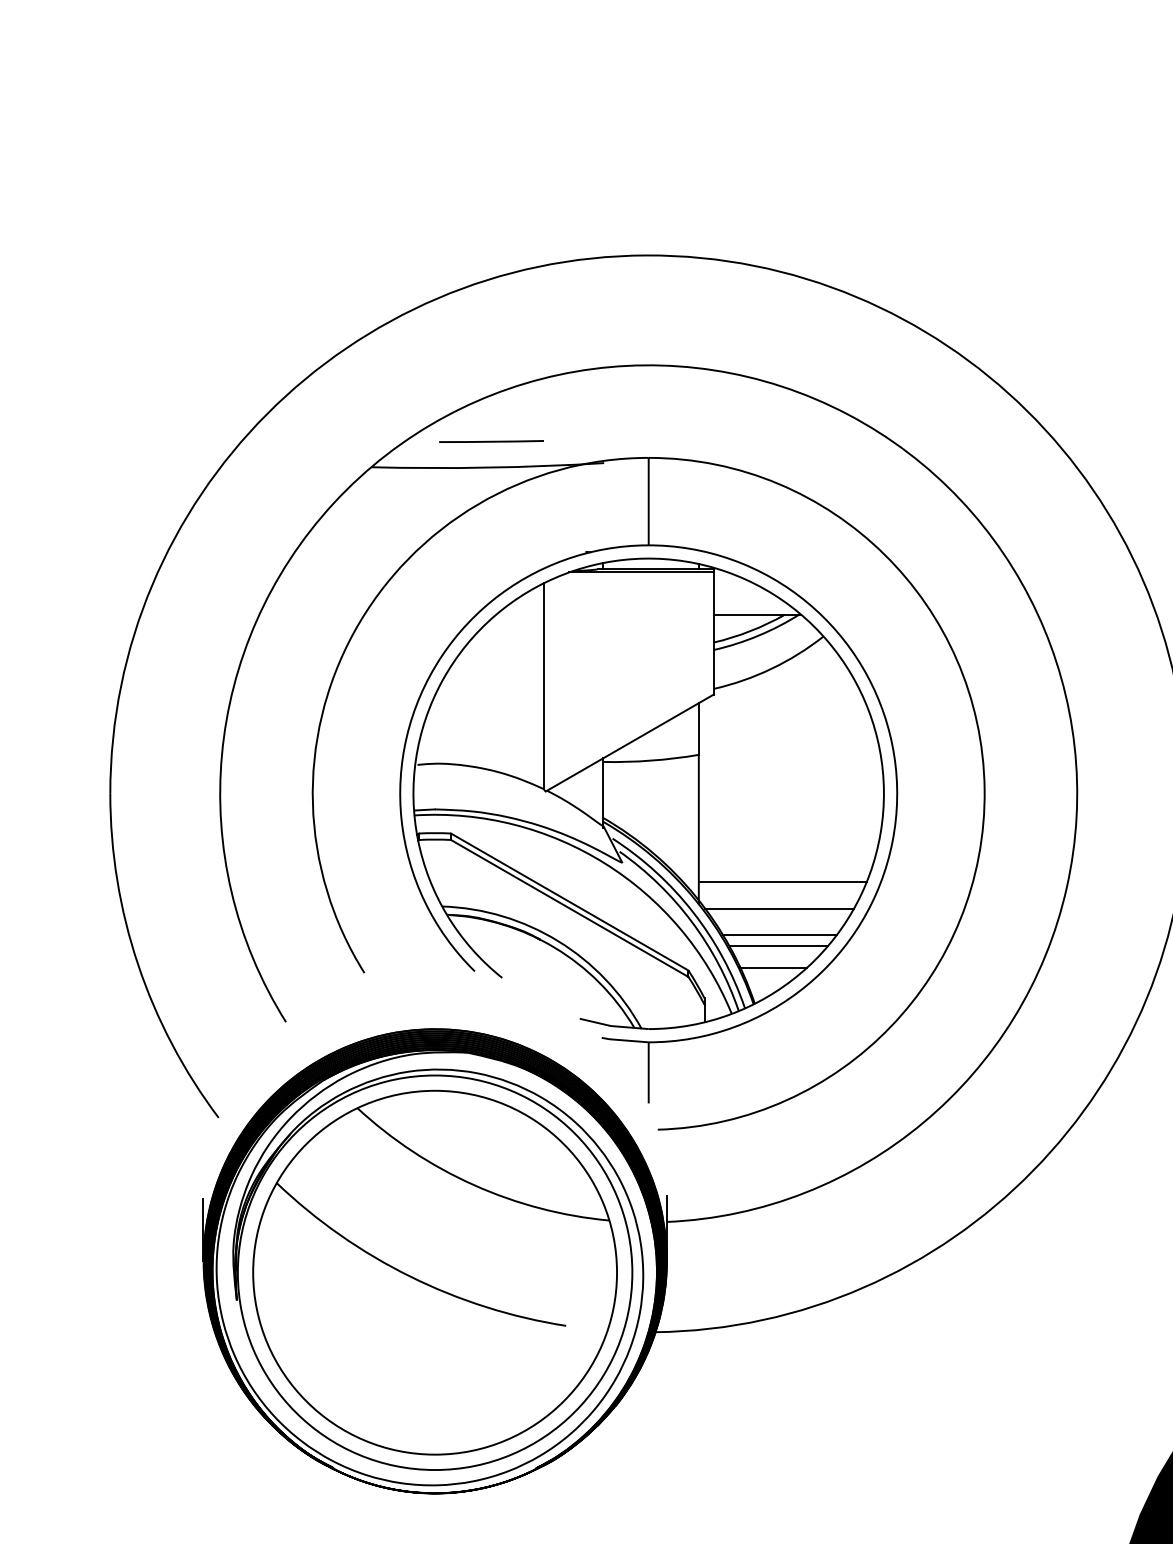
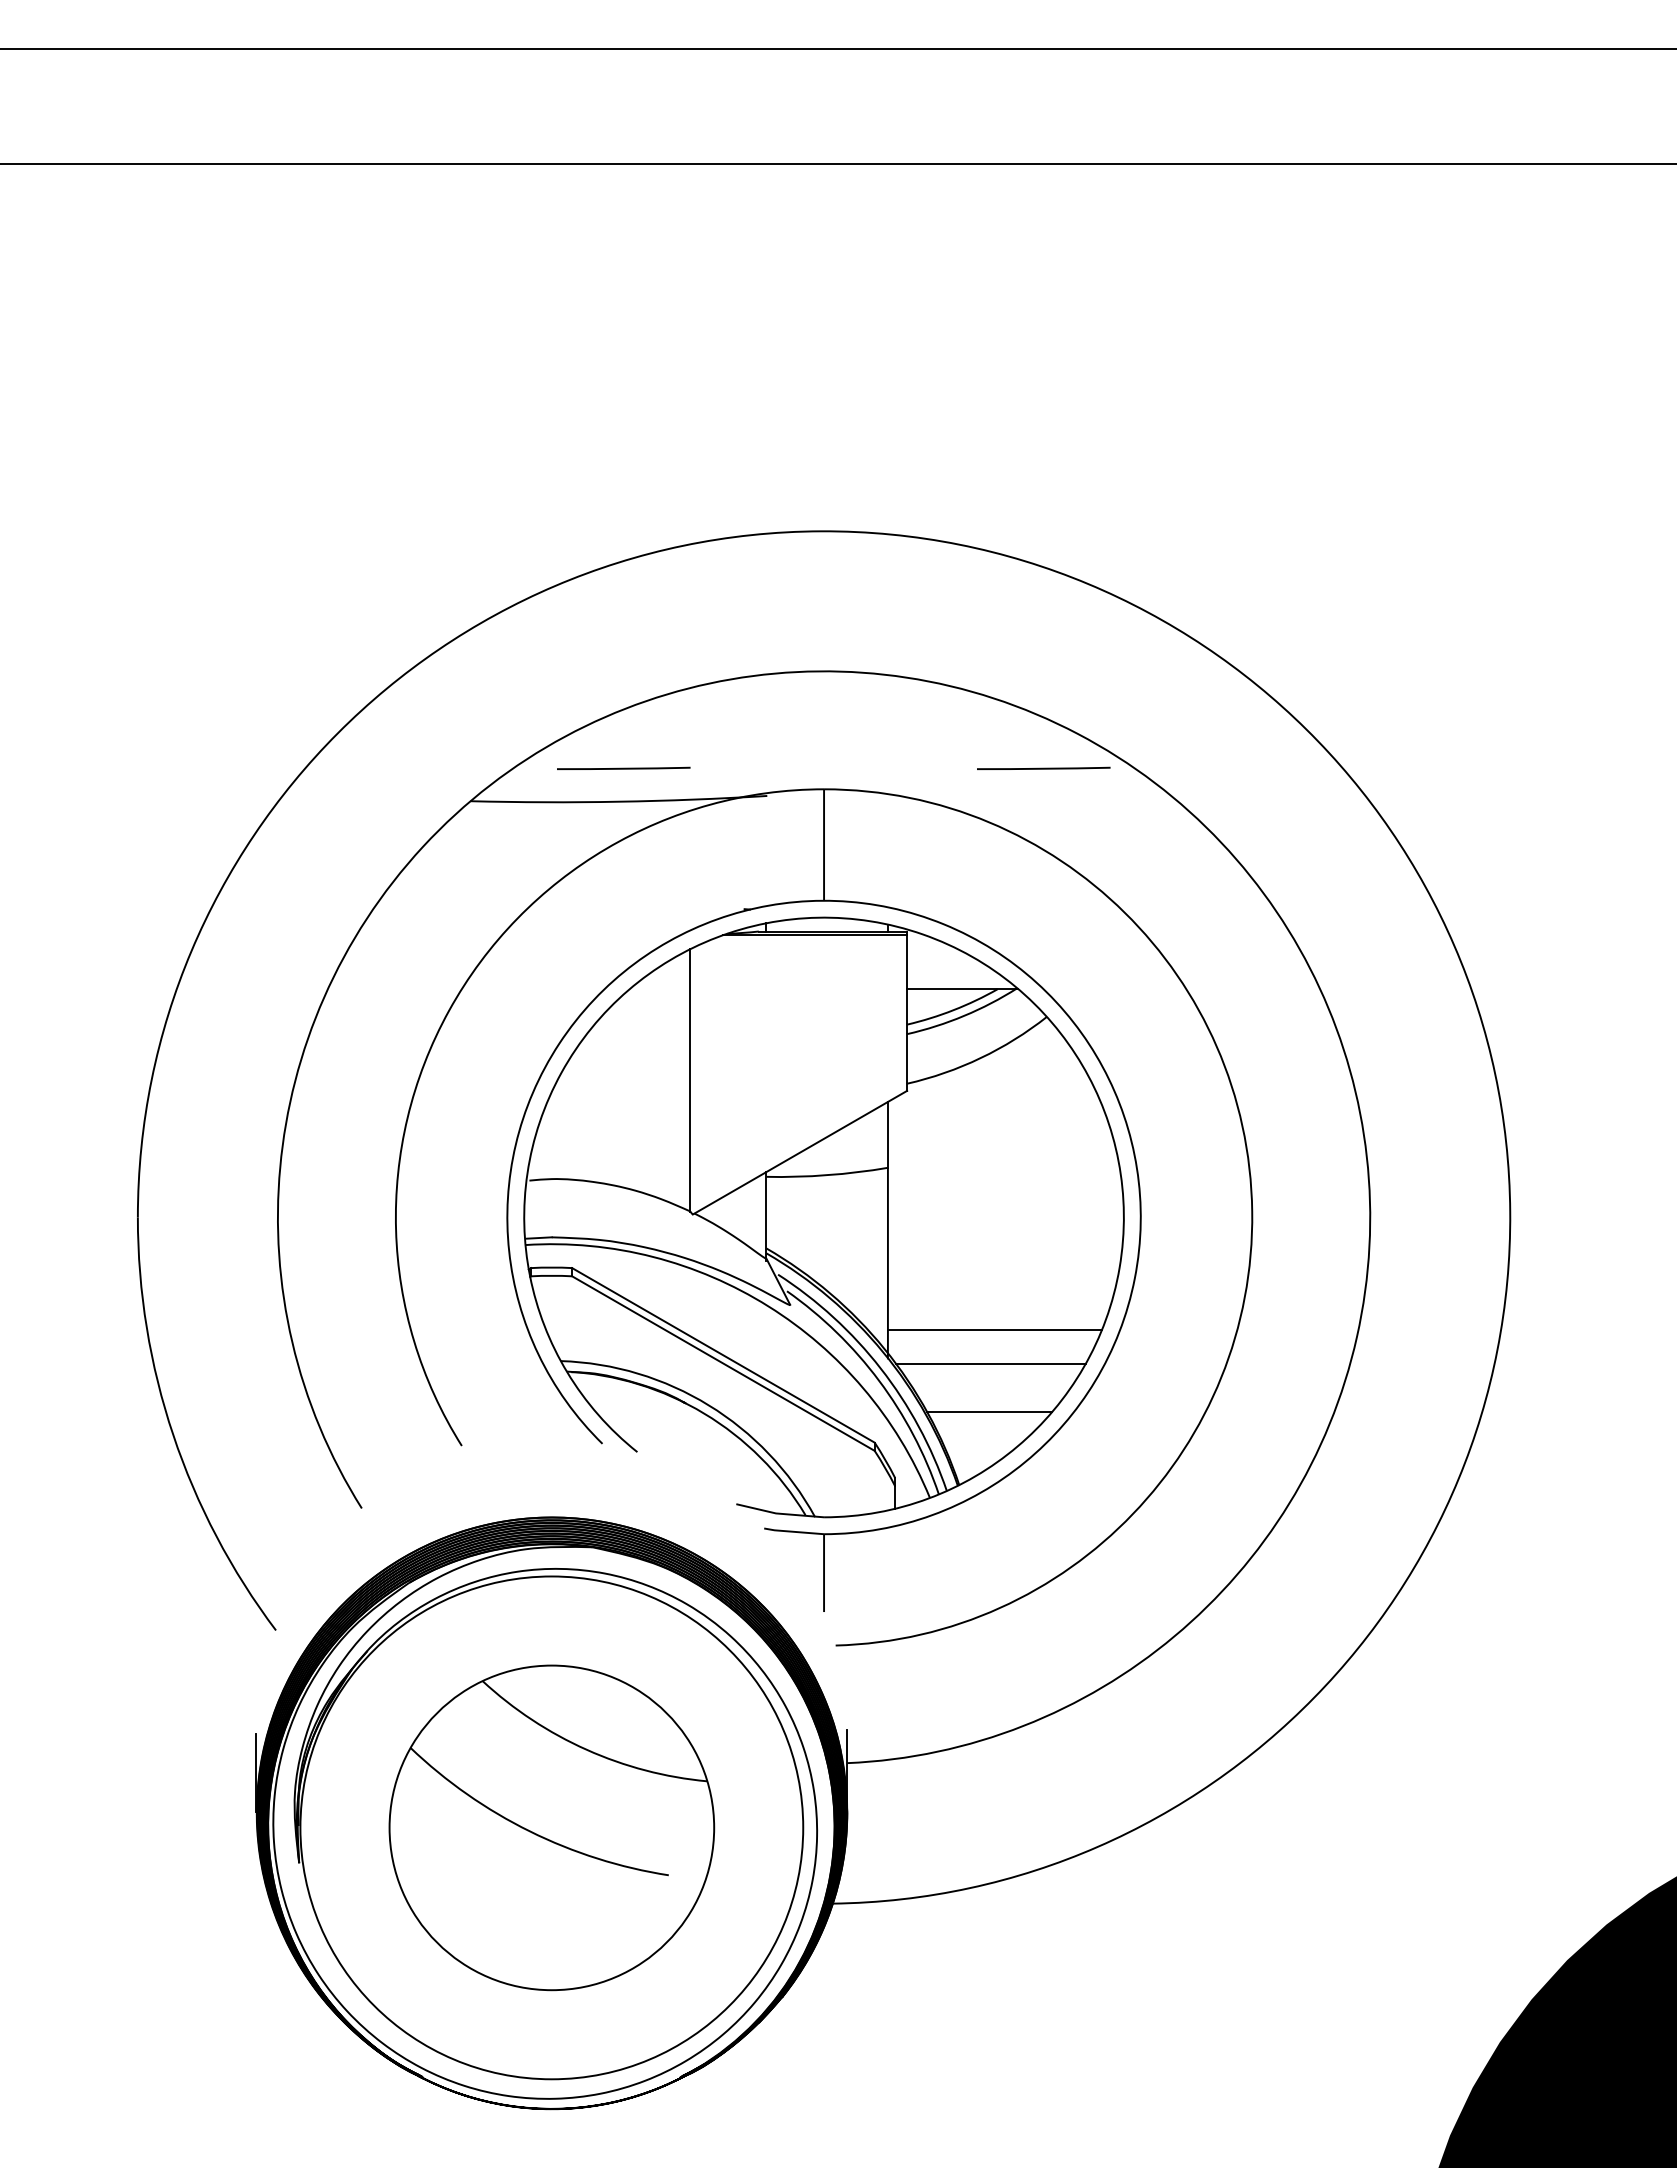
line: (820, 440) -> (1043, 767), added
line: (779, 935) -> (990, 1397), removed
line: (773, 967) -> (983, 1438), removed
part: (434, 1272) -> (551, 1827), size x0.7

